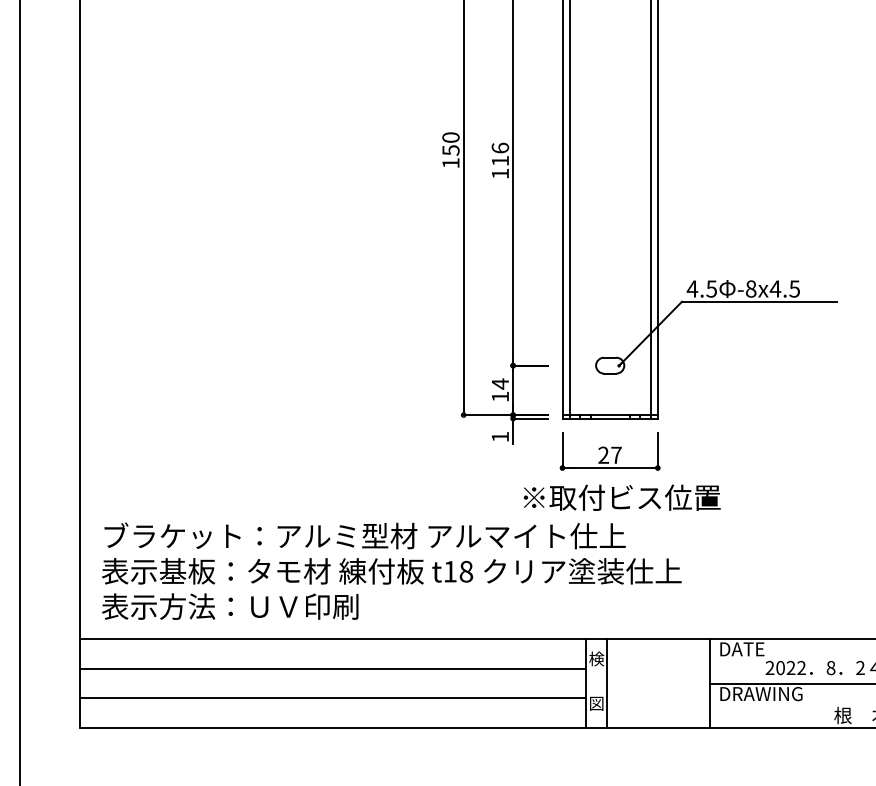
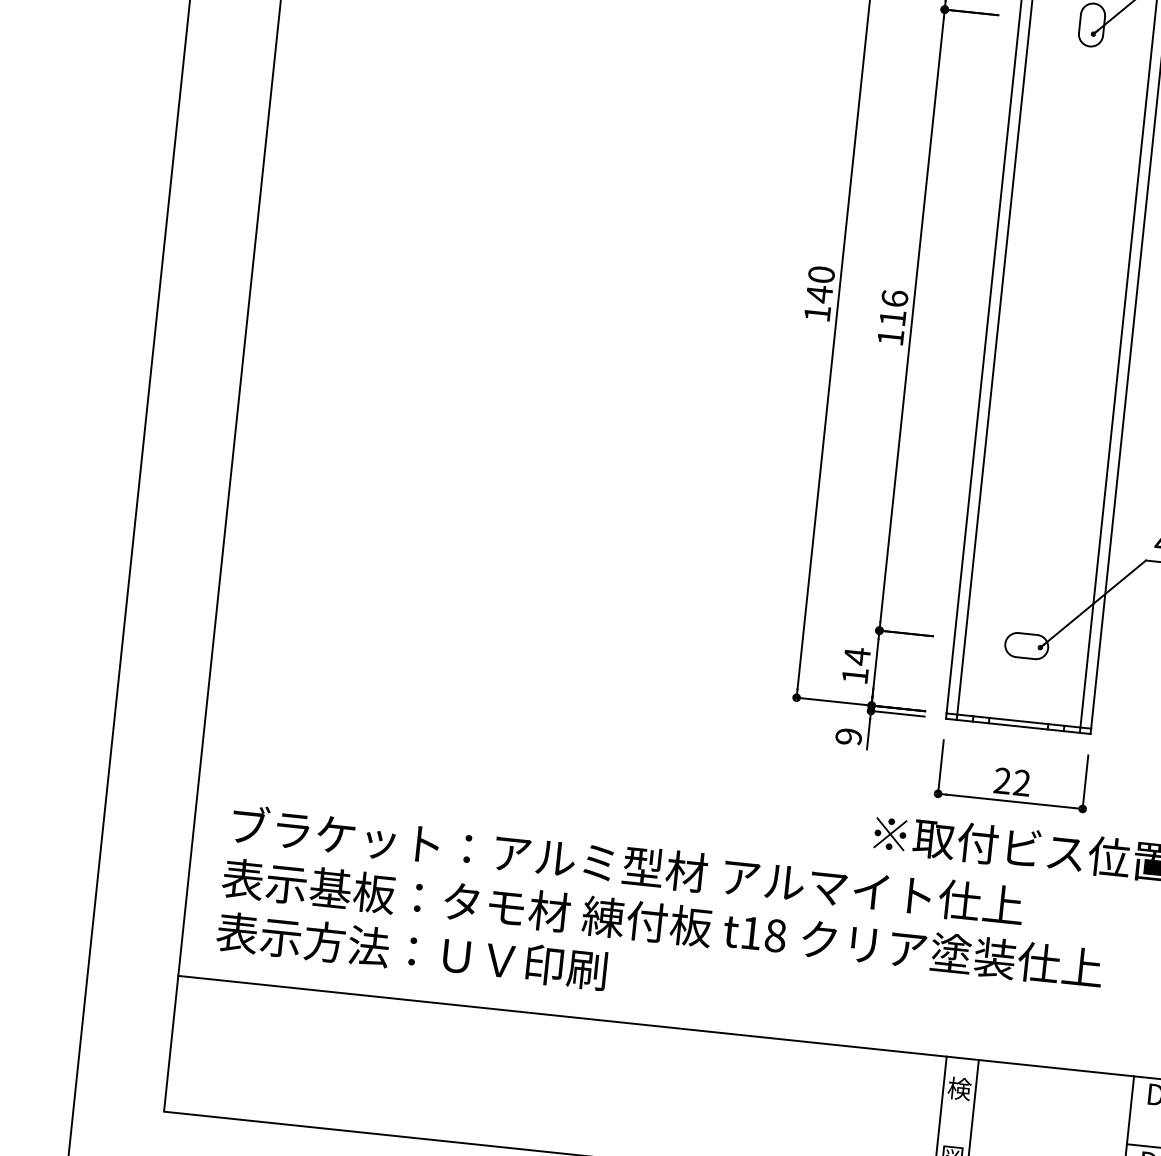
text: (450, 150) -> (818, 294), 150 -> 140
text: (500, 436) -> (849, 736), 1 -> 9
text: (616, 454) -> (1022, 781), 27 -> 22
line: (332, 668) -> (557, 1061), removed
line: (332, 698) -> (552, 1106), removed

